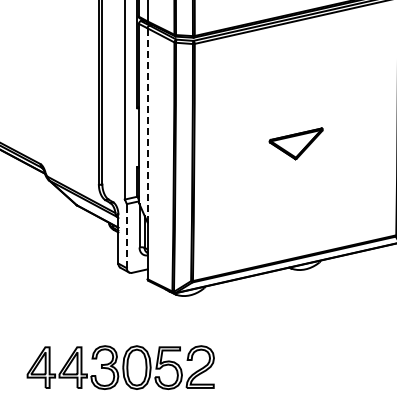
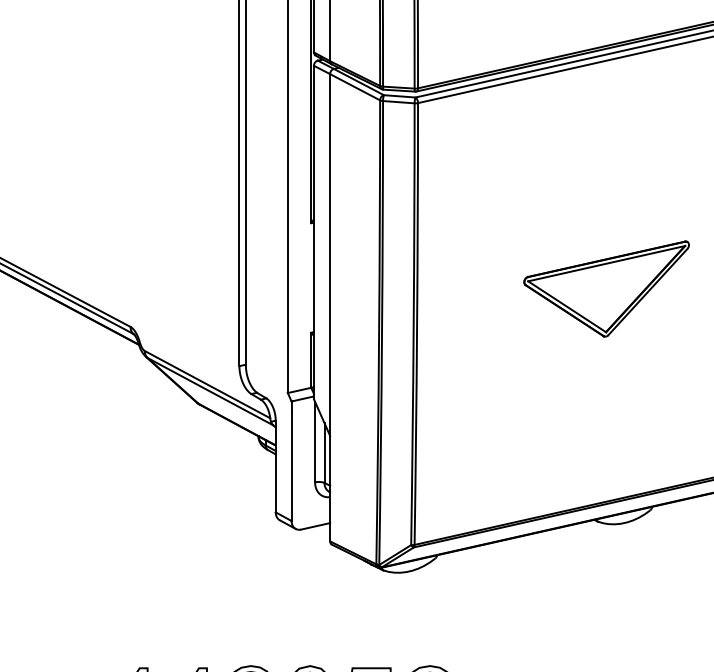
line: (147, 124) -> (329, 253), dashed -> solid
part: (296, 143) -> (607, 288), size x1.67
line: (126, 239) -> (290, 467), dashed -> solid

